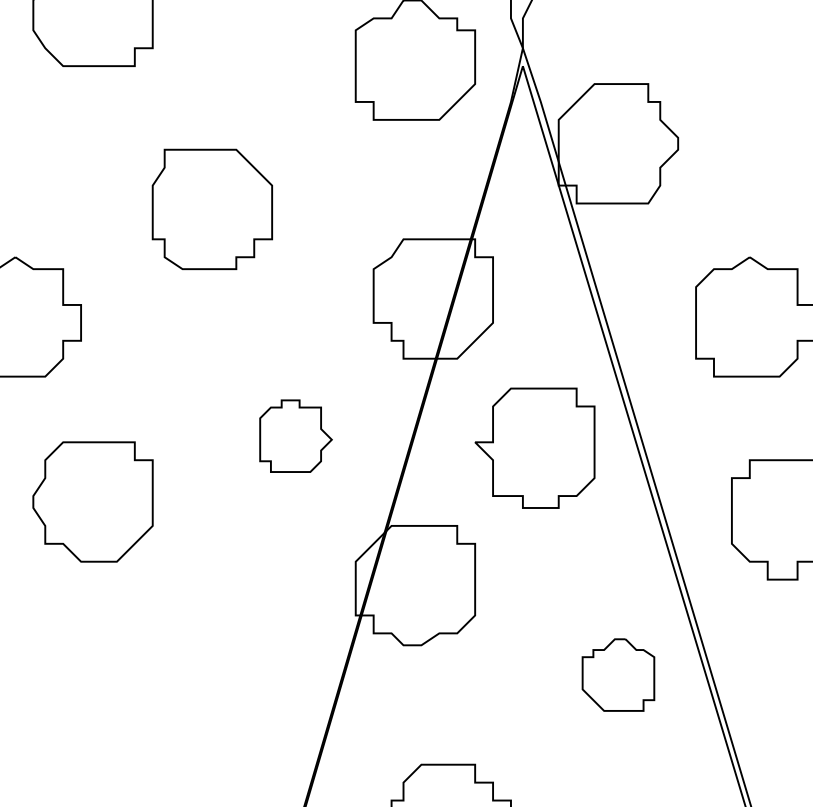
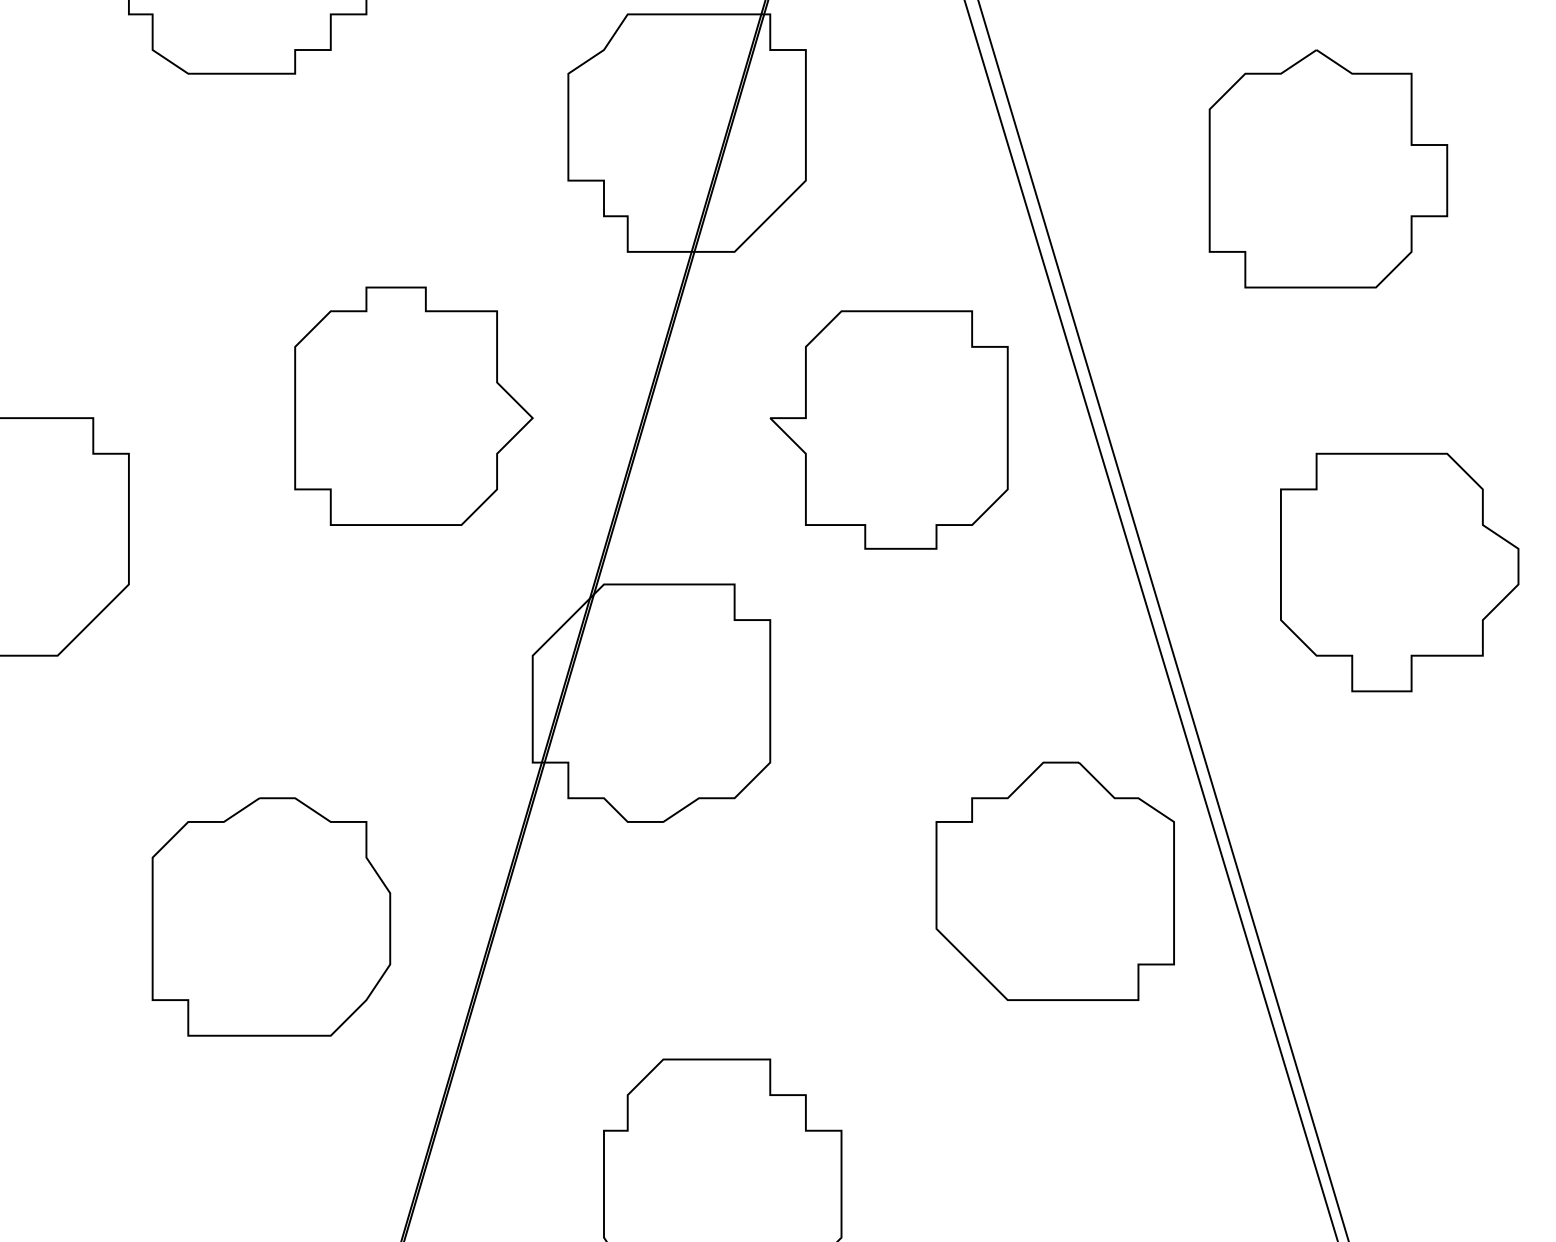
part: (295, 435) -> (412, 404), size x1.67
part: (618, 674) -> (1055, 880), size x1.67
part: (223, 692) -> (269, 915), added

